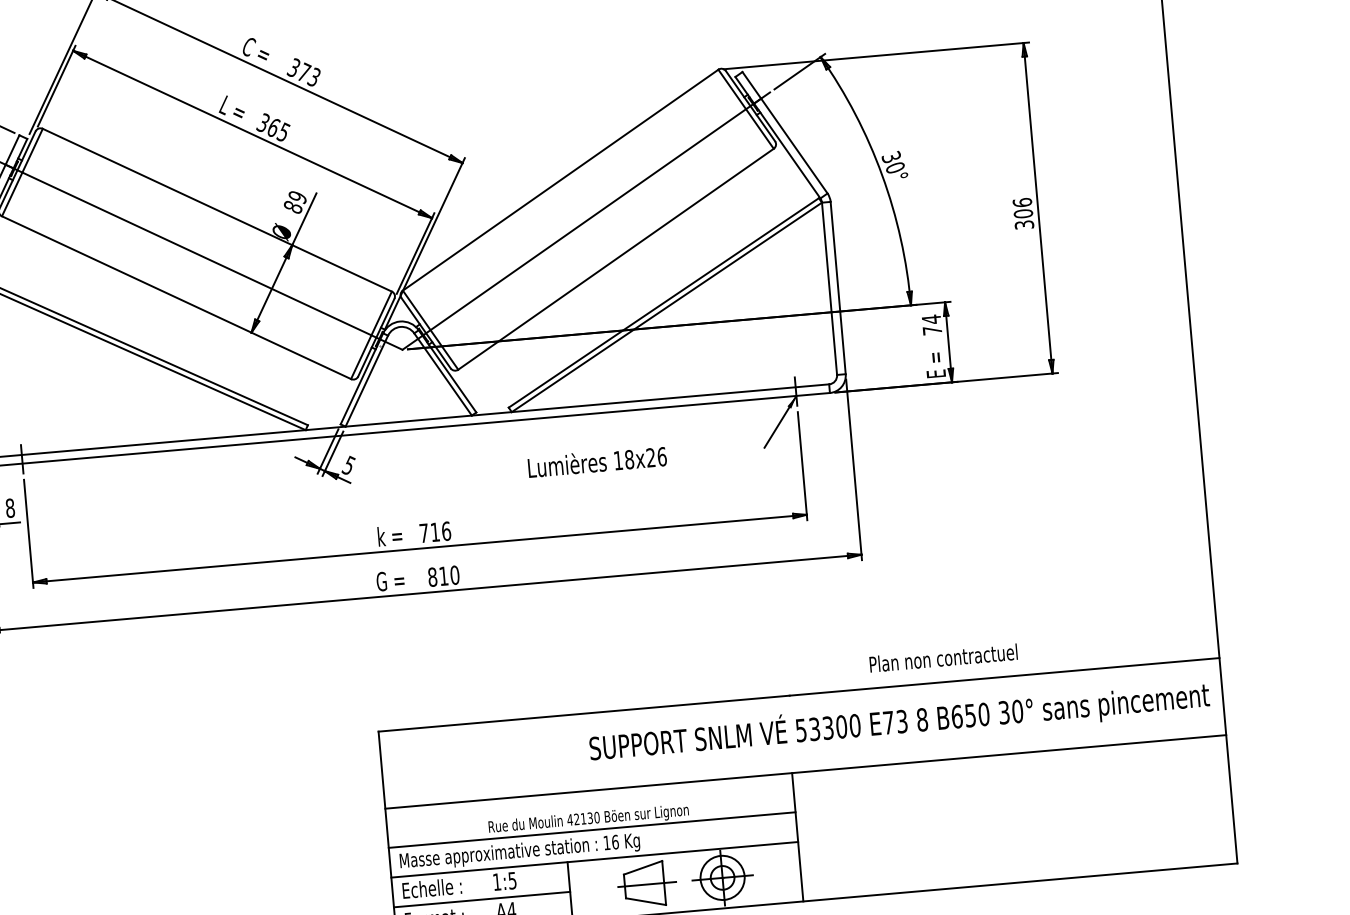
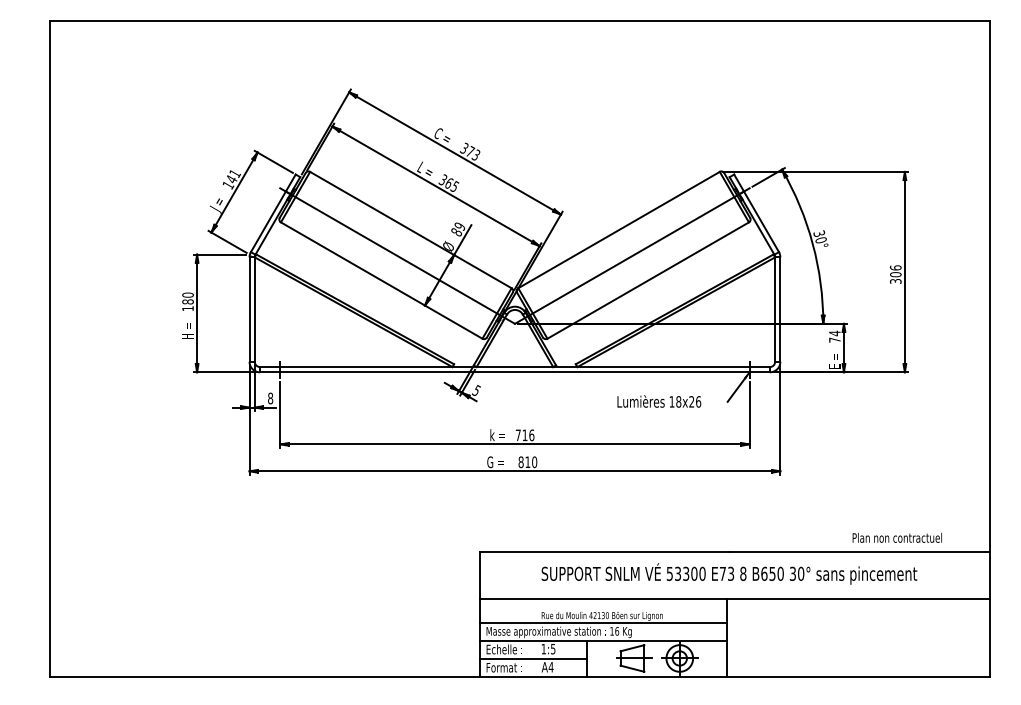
text: (597, 461) -> (659, 401), moved
text: (942, 657) -> (896, 537), moved
text: (899, 721) -> (729, 573), moved

